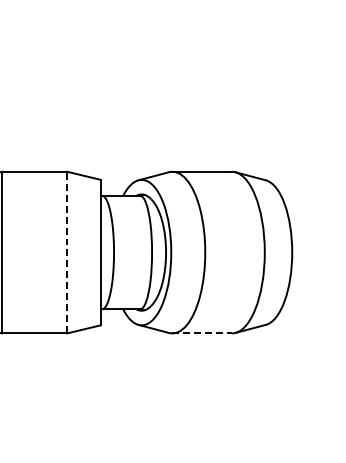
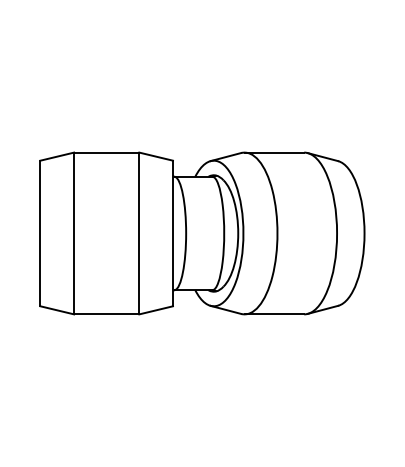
line: (67, 252) -> (139, 233), dashed -> solid
line: (202, 333) -> (274, 314), dashed -> solid

